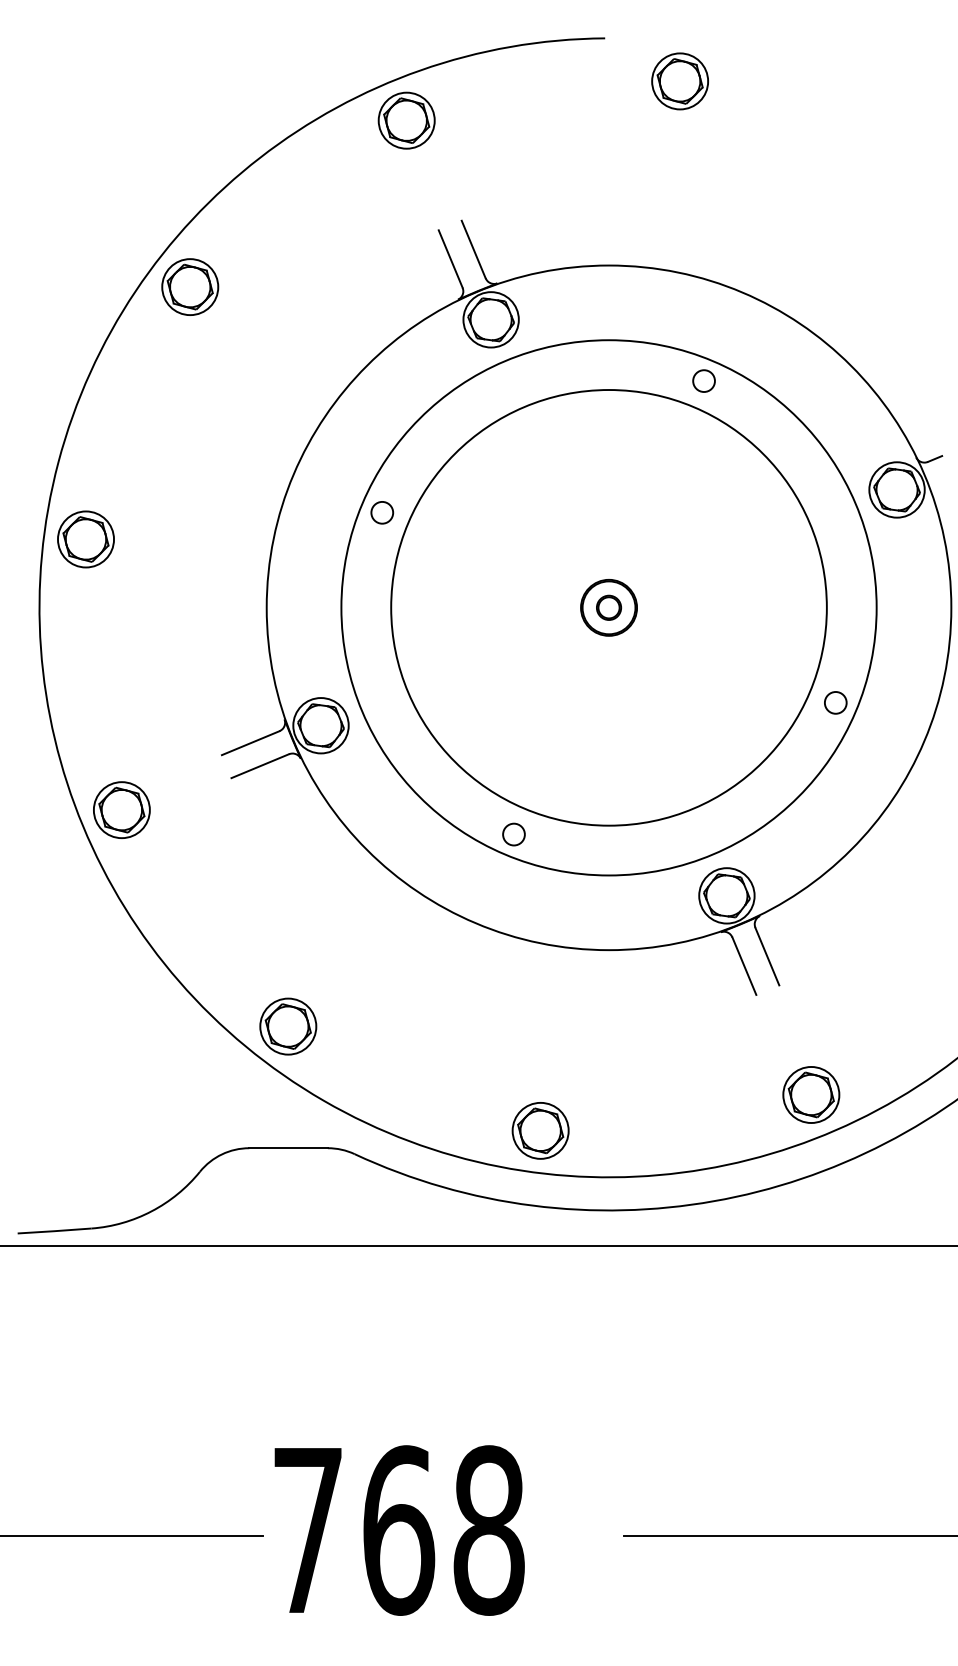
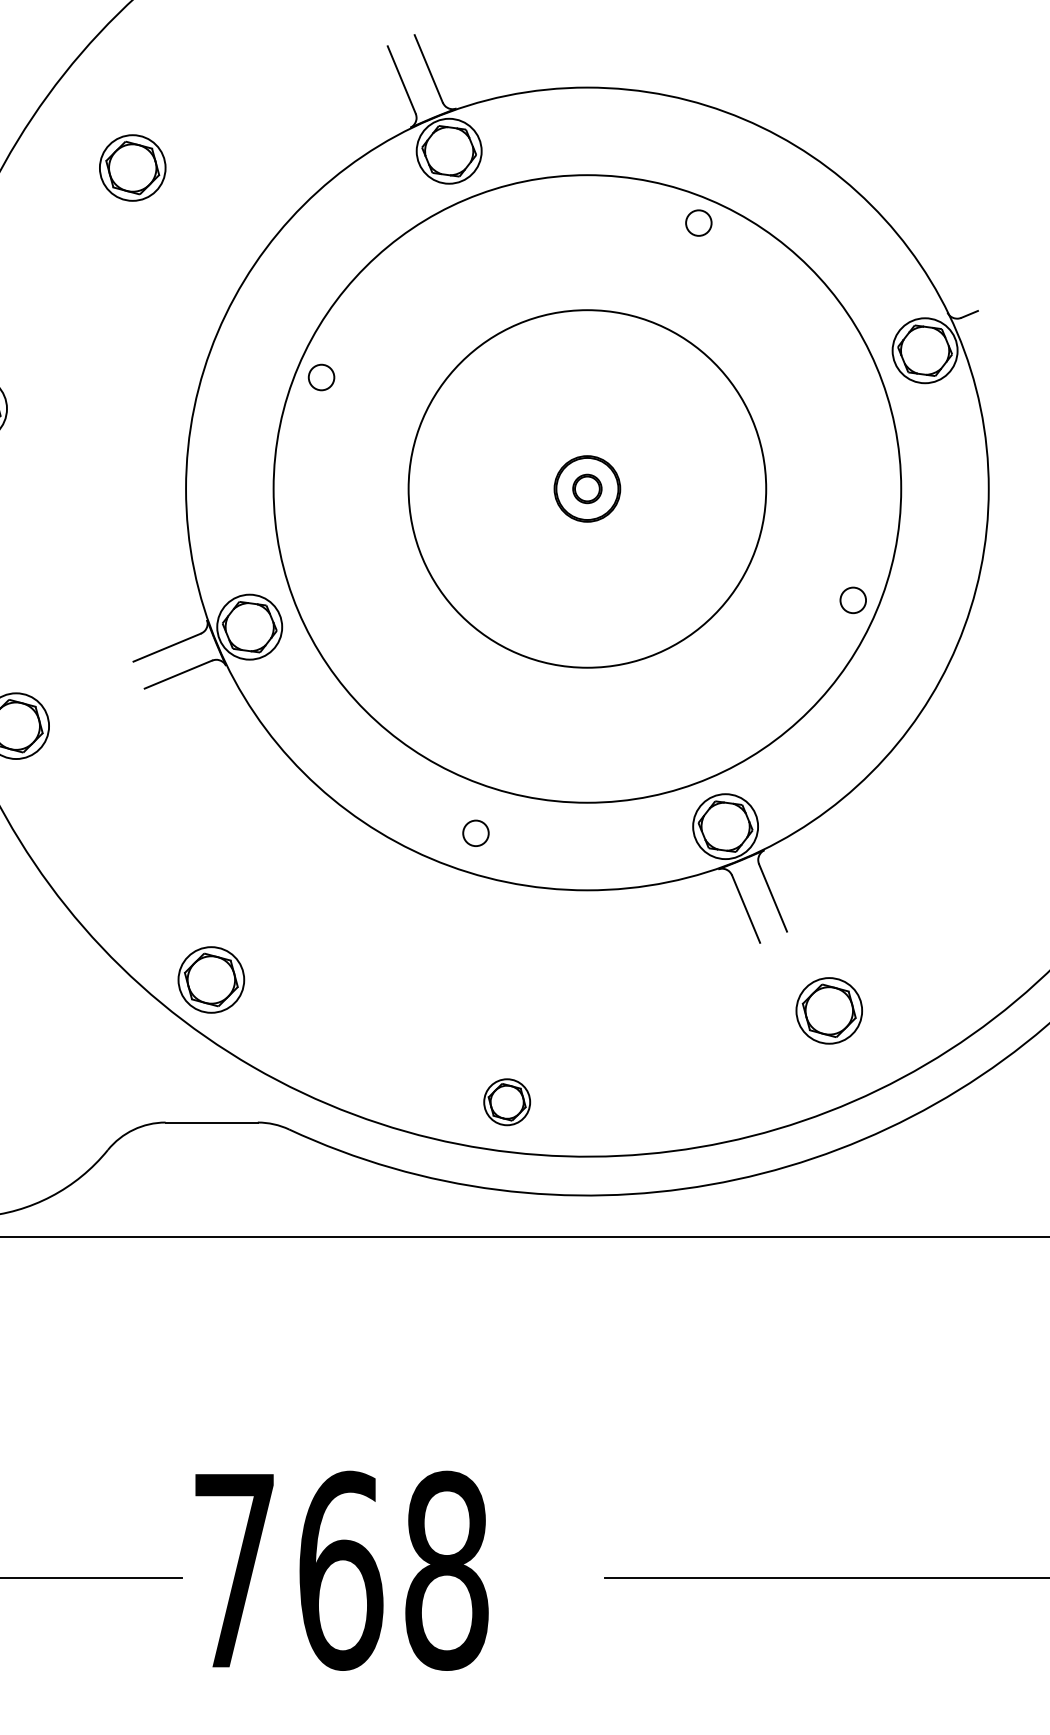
part: (190, 286) -> (133, 167), moved
circle: (608, 607) -> (586, 488), size x0.7
circle: (513, 834) -> (475, 833), moved
part: (811, 1094) -> (829, 1010), moved
part: (540, 1130) -> (507, 1101), size x0.7

